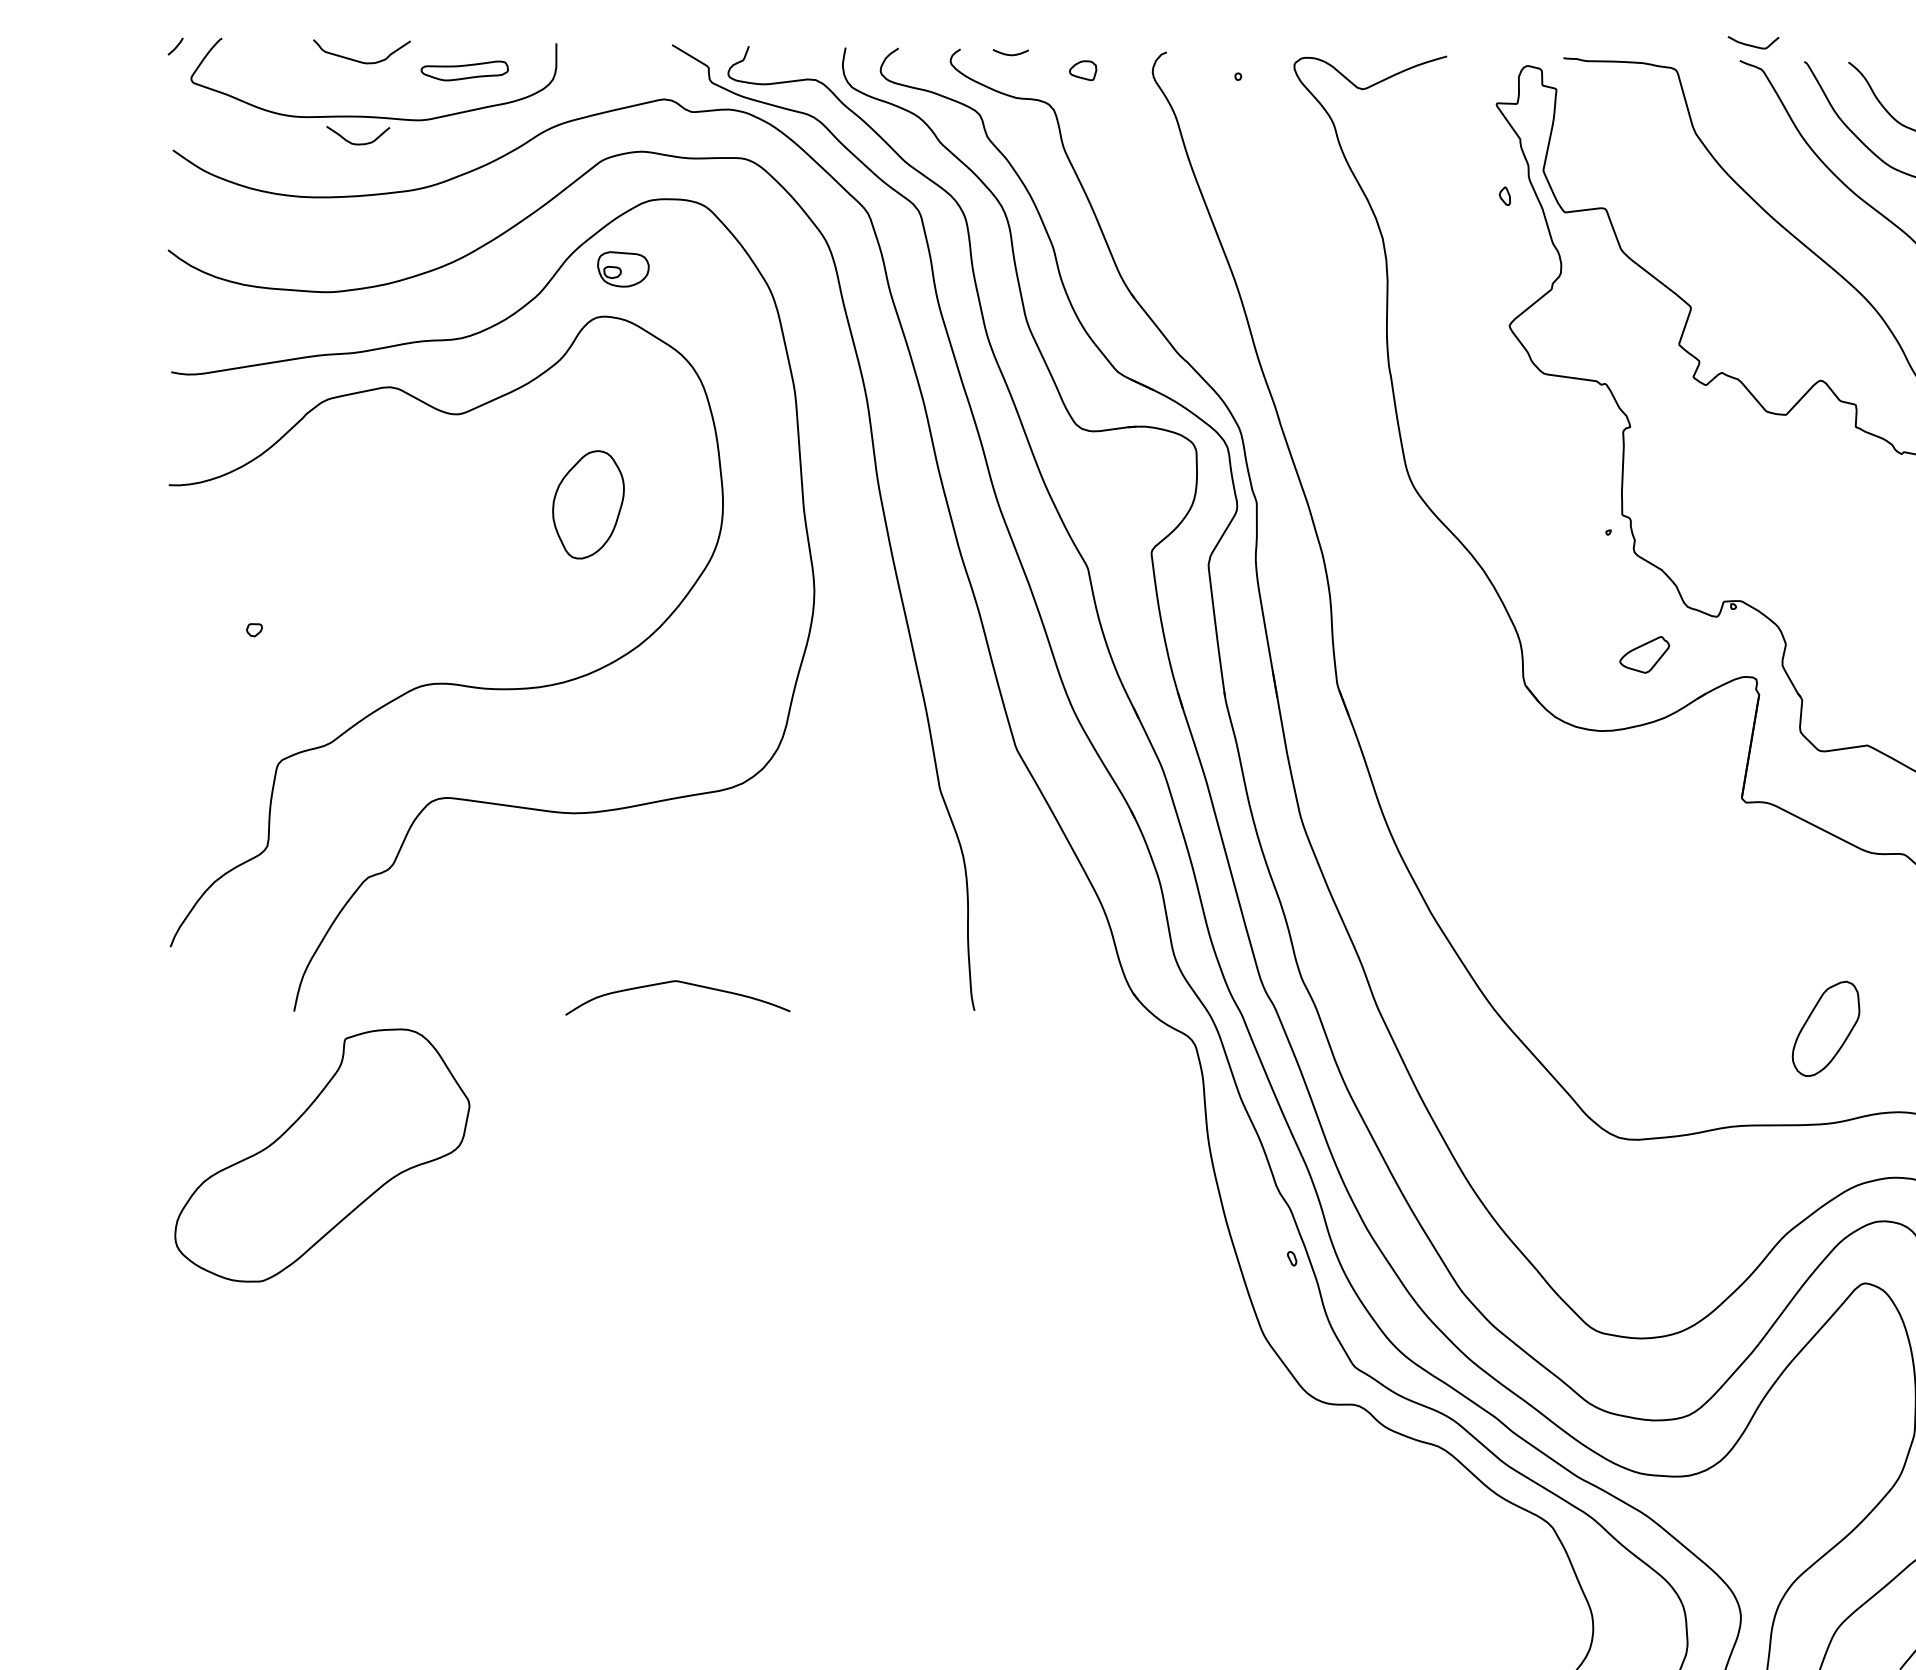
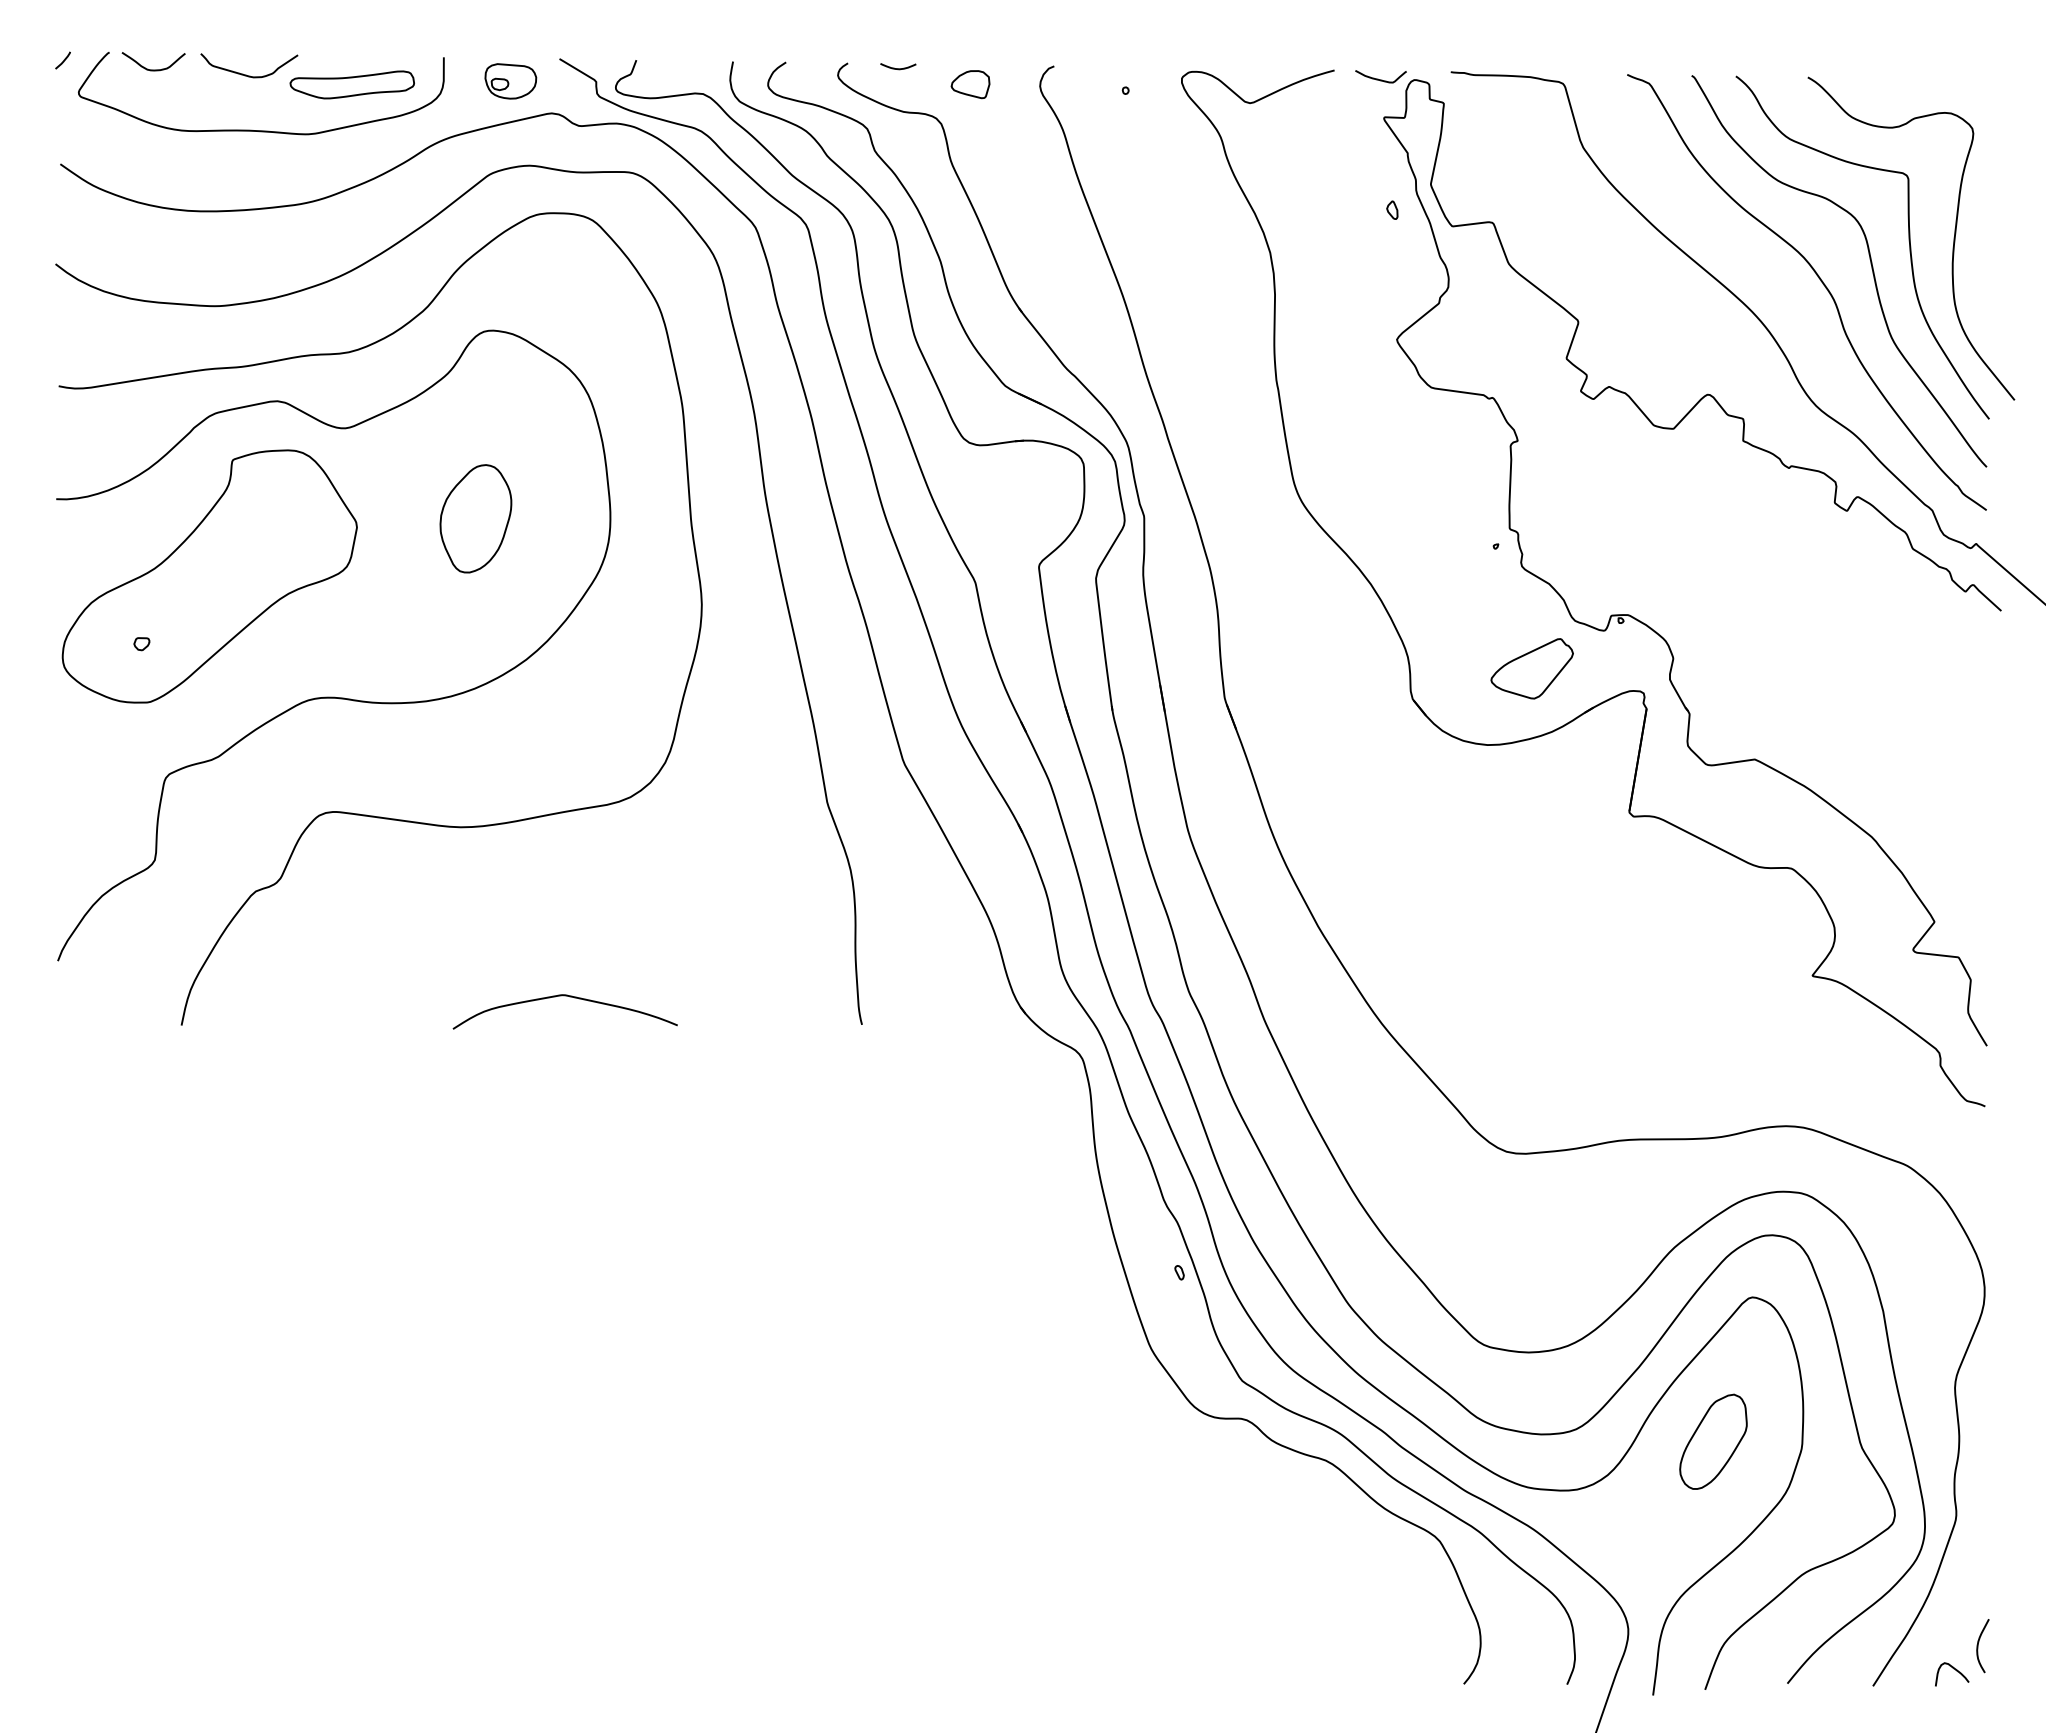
curve: (1751, 44) -> (1378, 78), moved
part: (464, 70) -> (351, 84), size x1.43
part: (1083, 70) -> (970, 84), size x1.43
curve: (358, 143) -> (153, 69), moved
part: (623, 269) -> (510, 81), moved
part: (1644, 654) -> (1531, 668), size x1.67
part: (1826, 1028) -> (1713, 1441), moved
part: (322, 1155) -> (209, 576), moved

